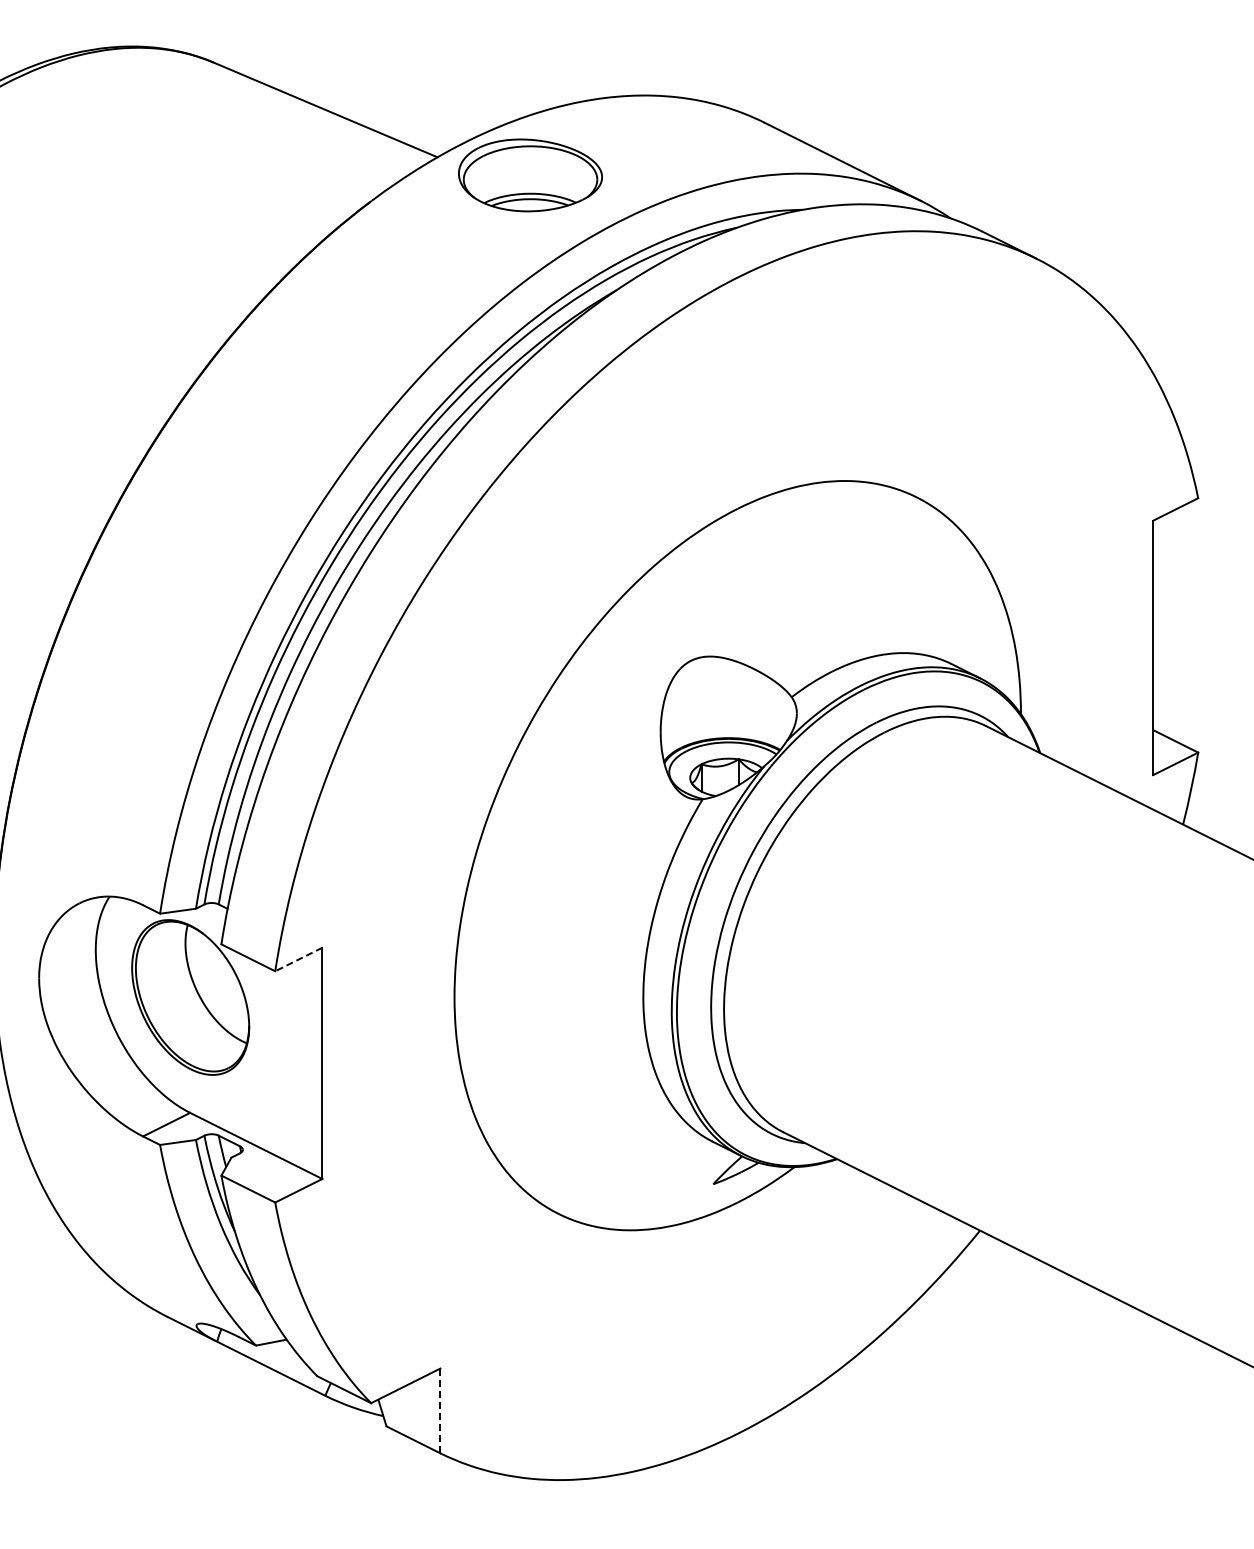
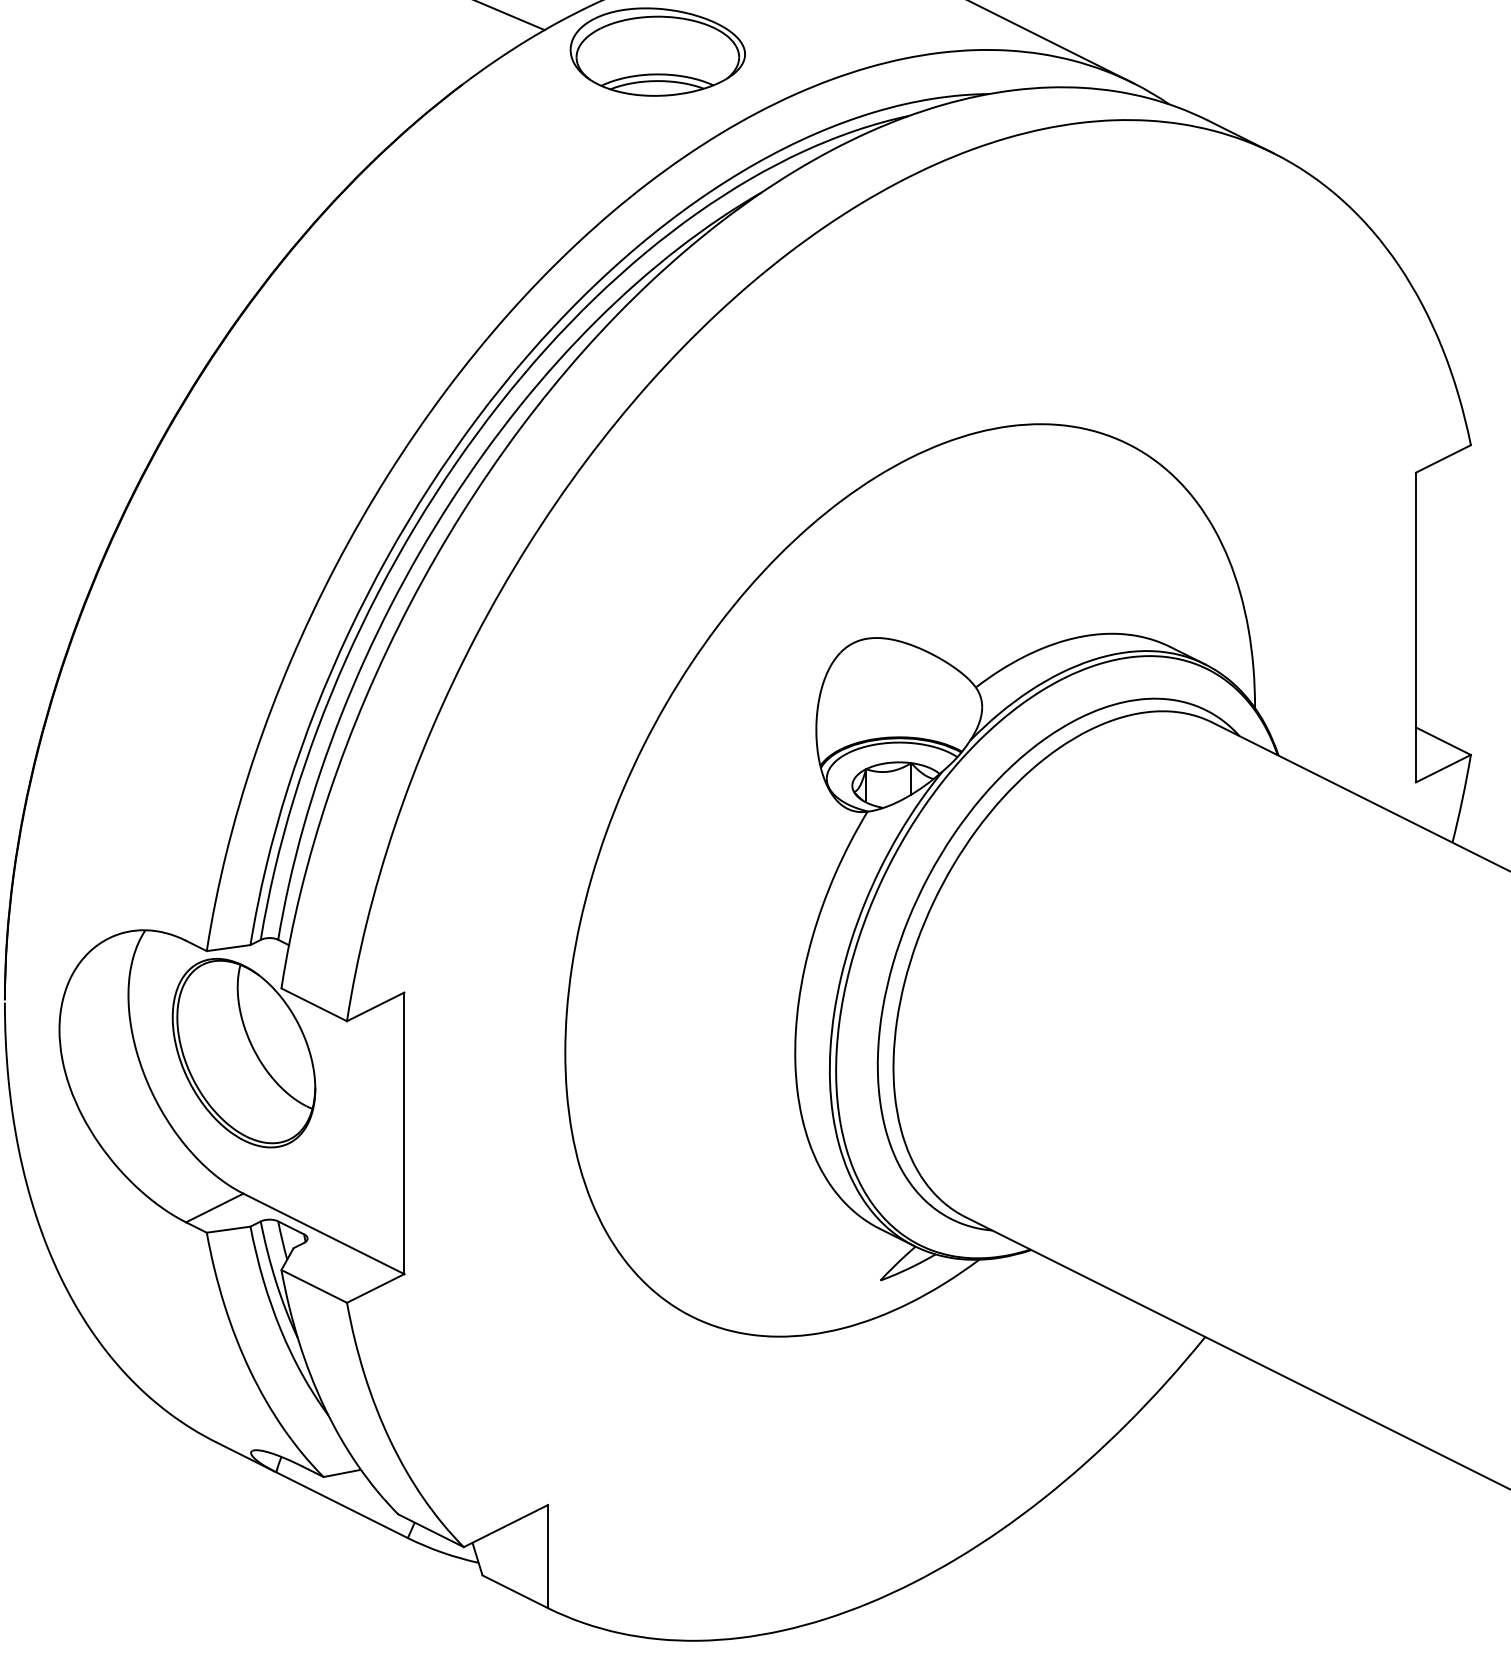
line: (298, 959) -> (375, 1006), dashed -> solid
line: (440, 1410) -> (548, 1556), dashed -> solid

